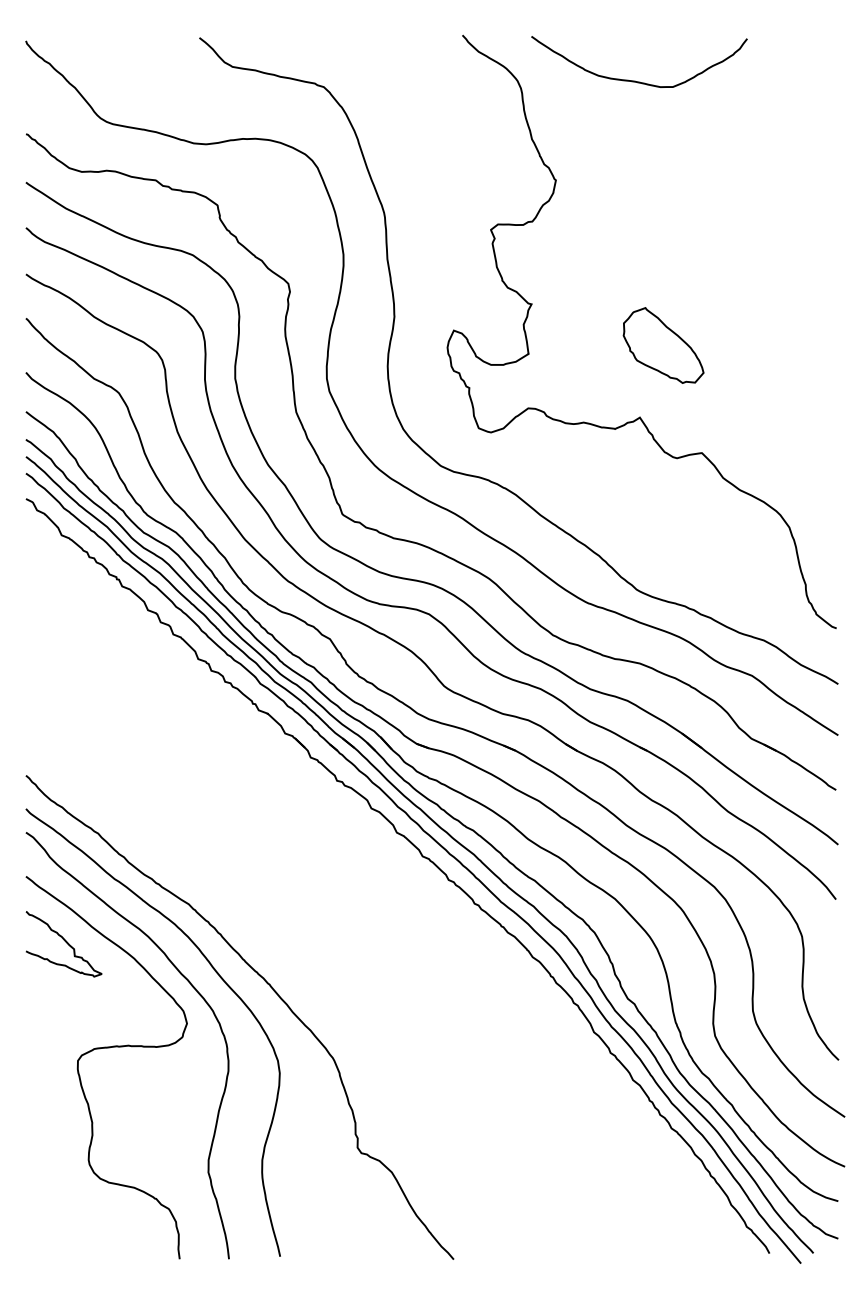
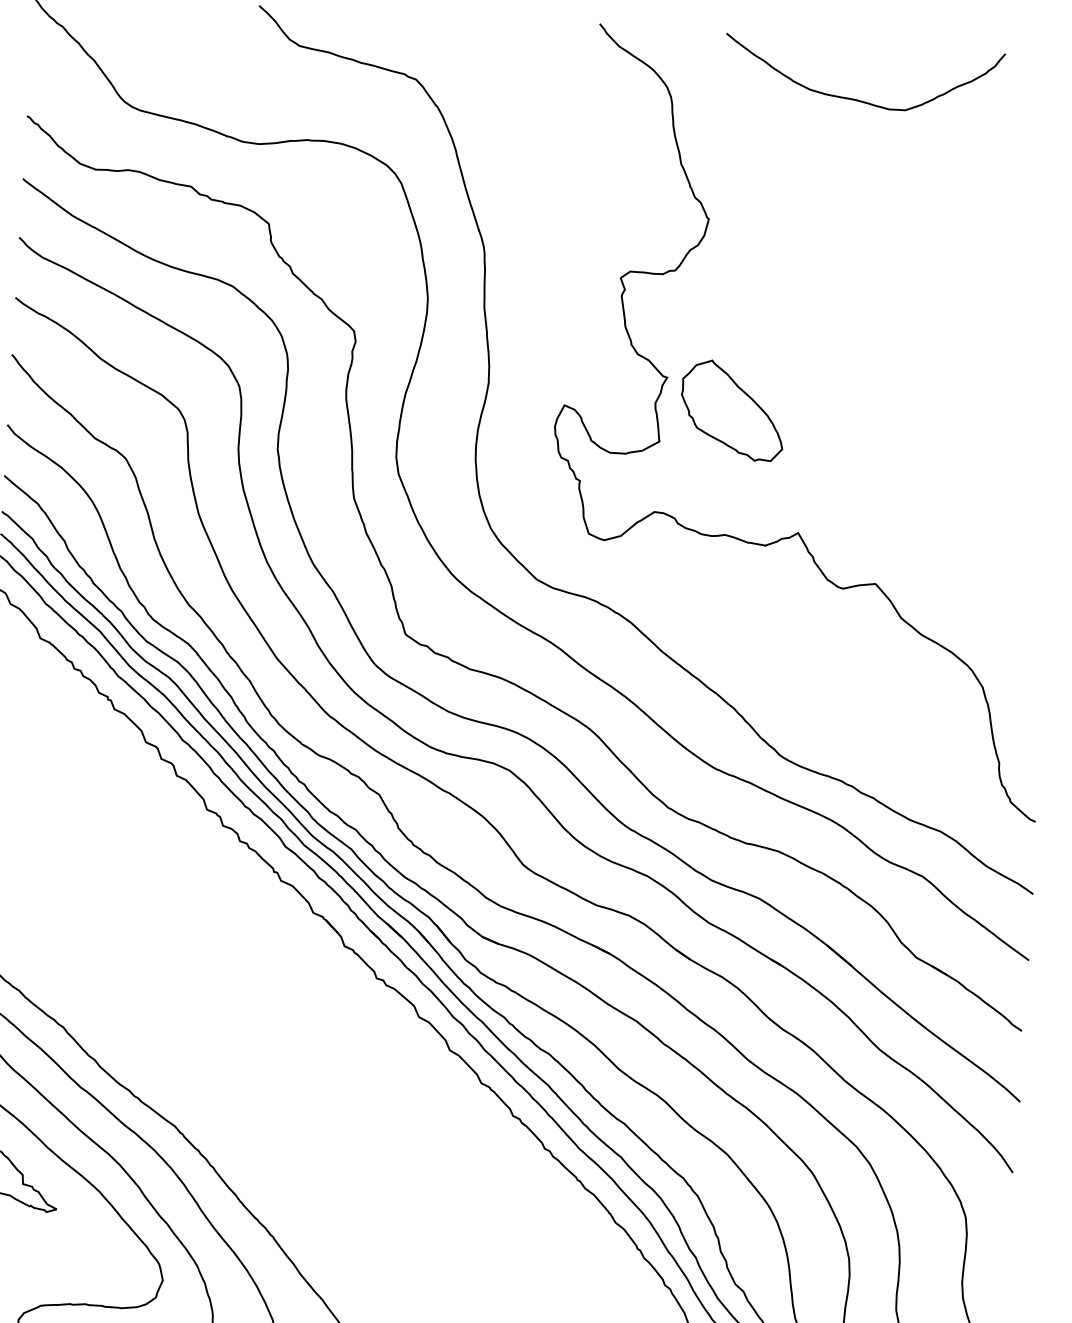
curve: (635, 80) -> (857, 98), moved
part: (663, 345) -> (732, 410), moved

